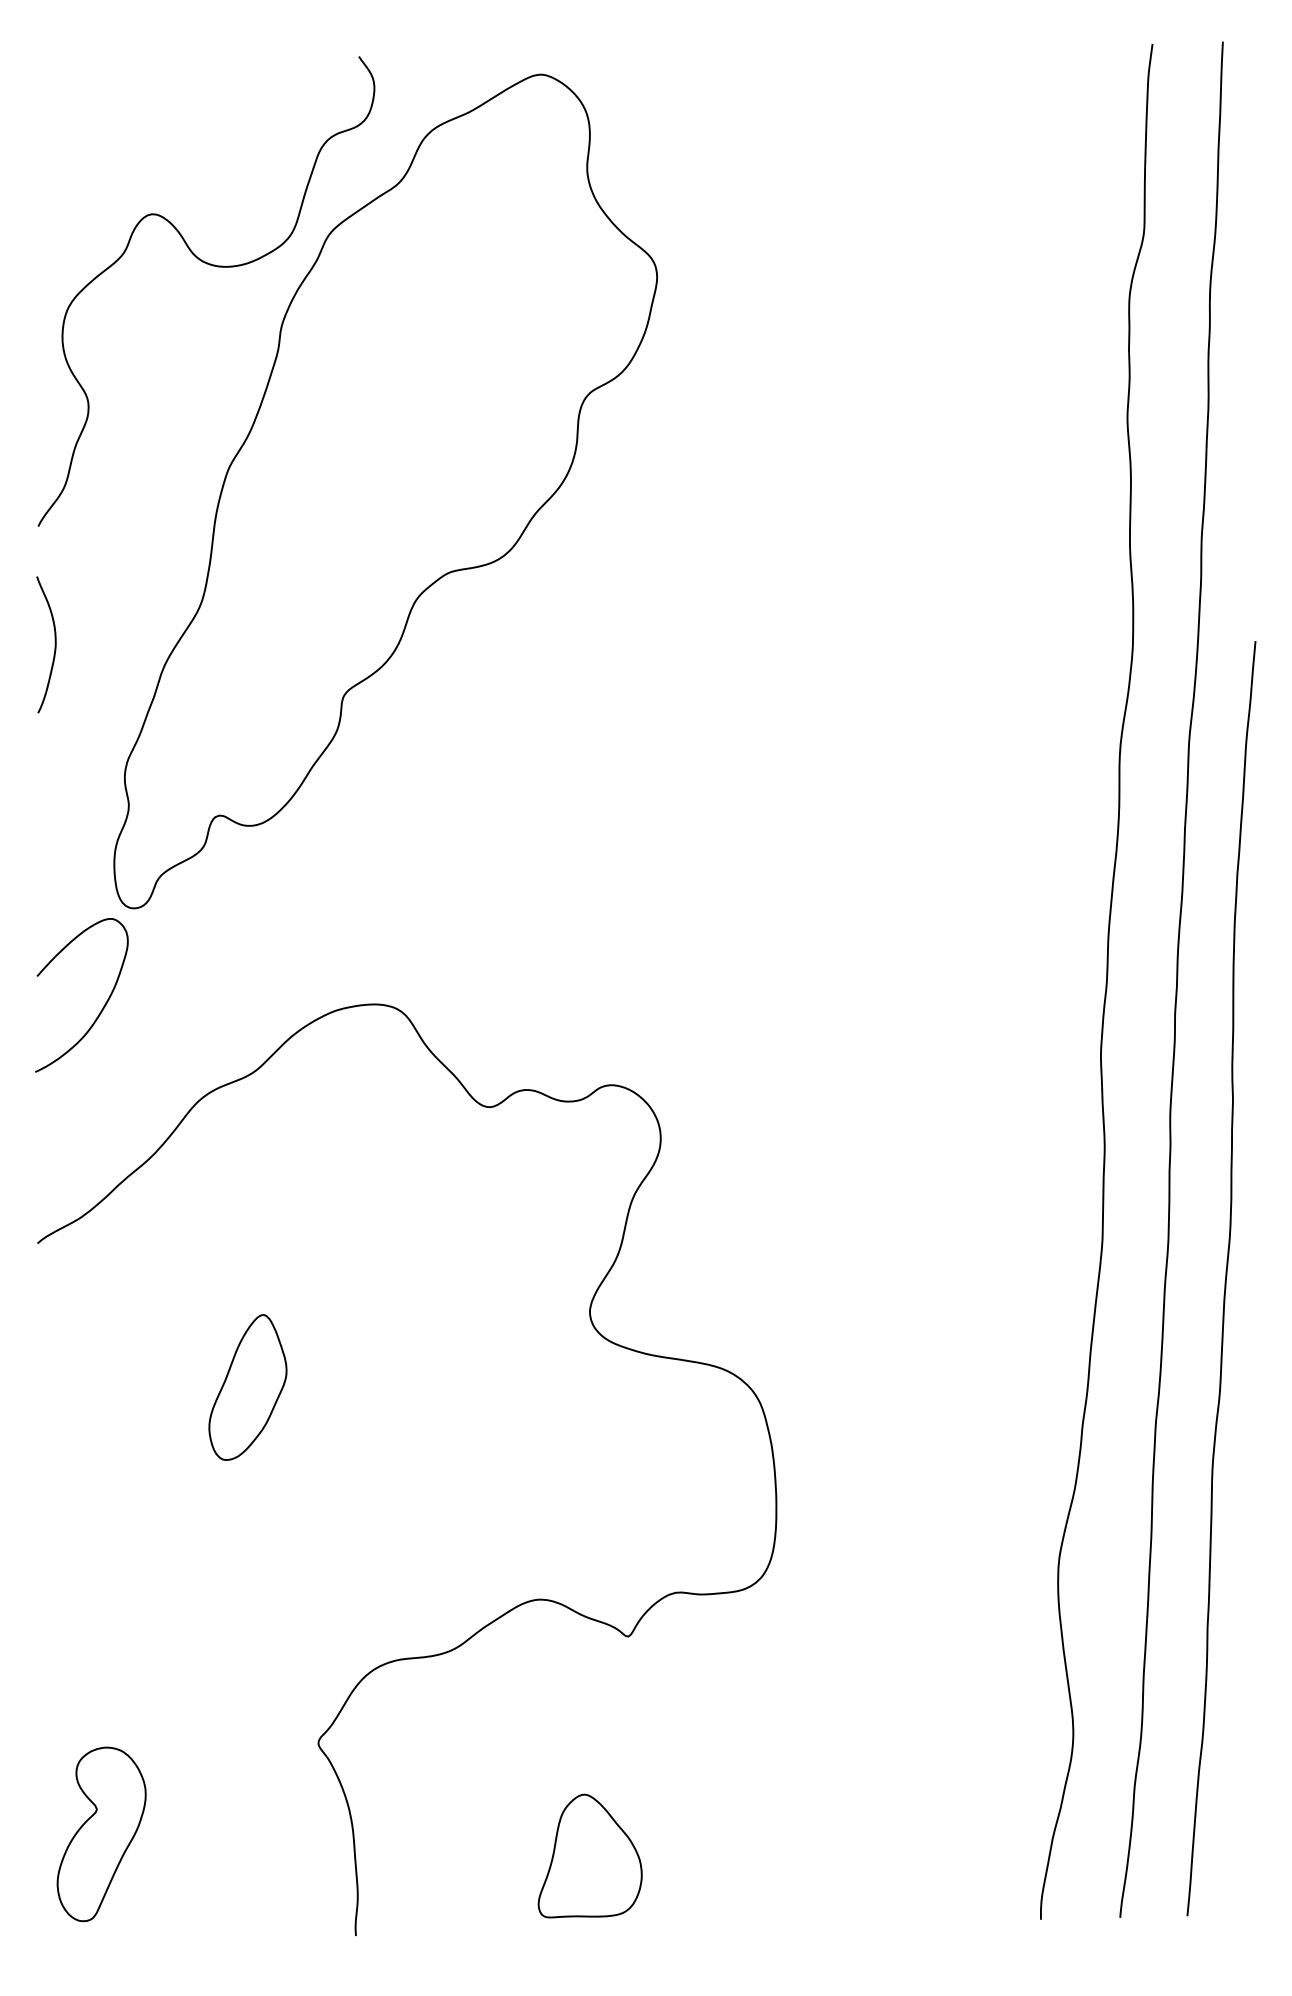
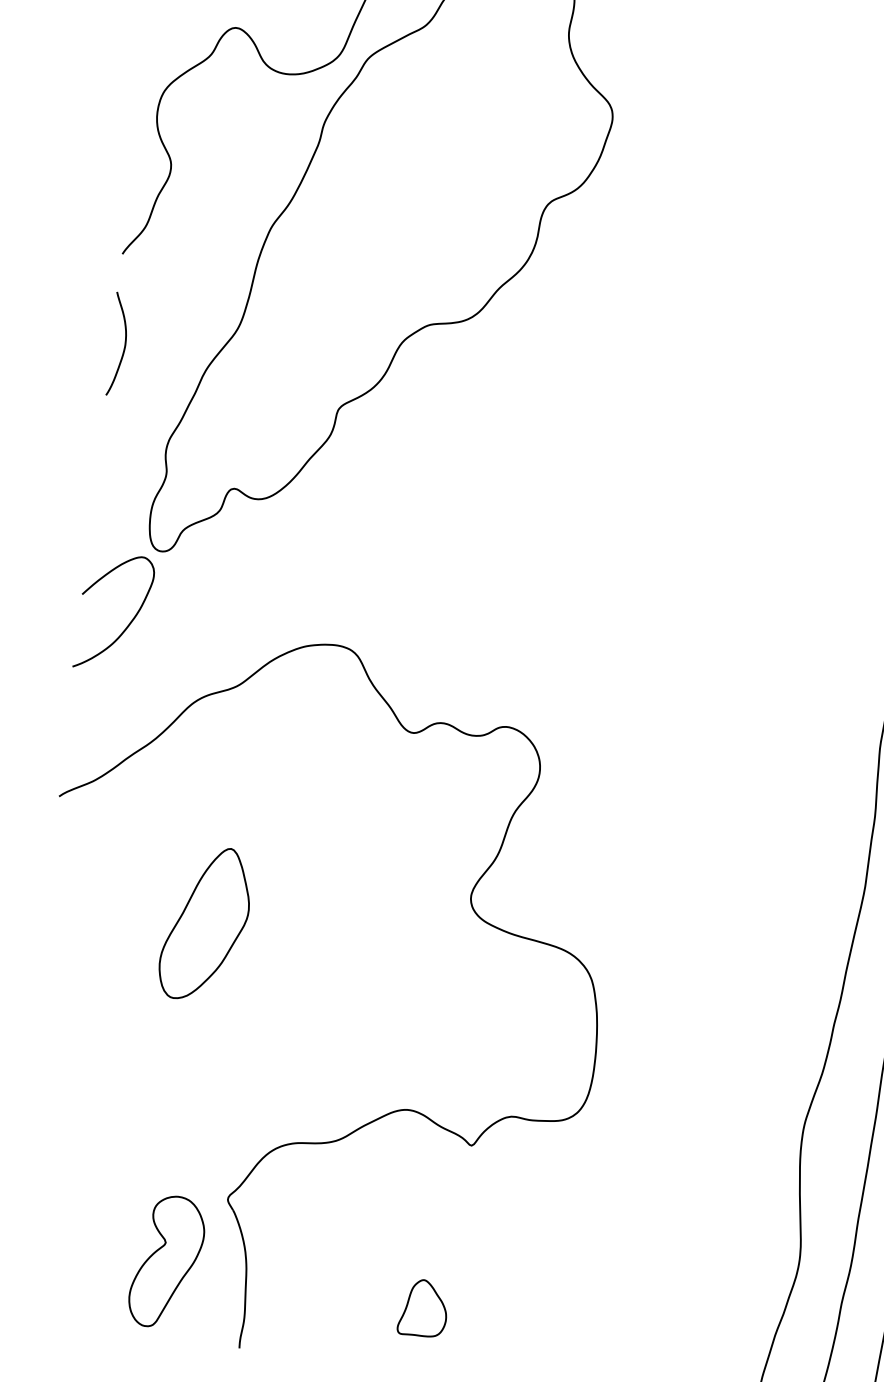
part: (247, 1387) -> (205, 923), size x1.4
part: (101, 1834) -> (167, 1262), moved
part: (589, 1855) -> (423, 1307), size x0.6

